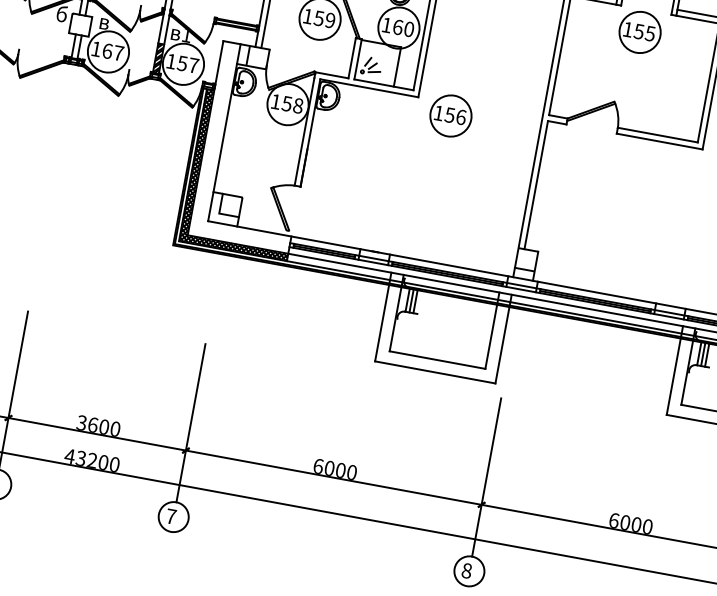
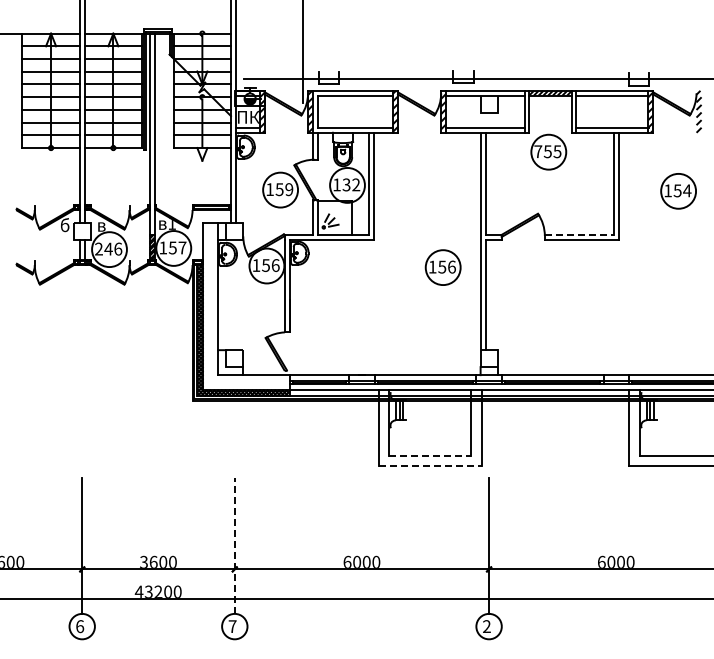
text: (403, 27) -> (351, 184), 160 -> 132
text: (628, 29) -> (538, 151), 155 -> 755
text: (107, 50) -> (108, 248), 167 -> 246
text: (298, 105) -> (275, 265), 158 -> 156
part: (450, 115) -> (442, 267), moved
line: (658, 134) -> (579, 234), solid -> dashed
line: (437, 359) -> (430, 455), solid -> dashed
line: (435, 372) -> (430, 466), solid -> dashed
line: (190, 422) -> (234, 545), solid -> dashed
text: (466, 570) -> (486, 626), 8 -> 2

